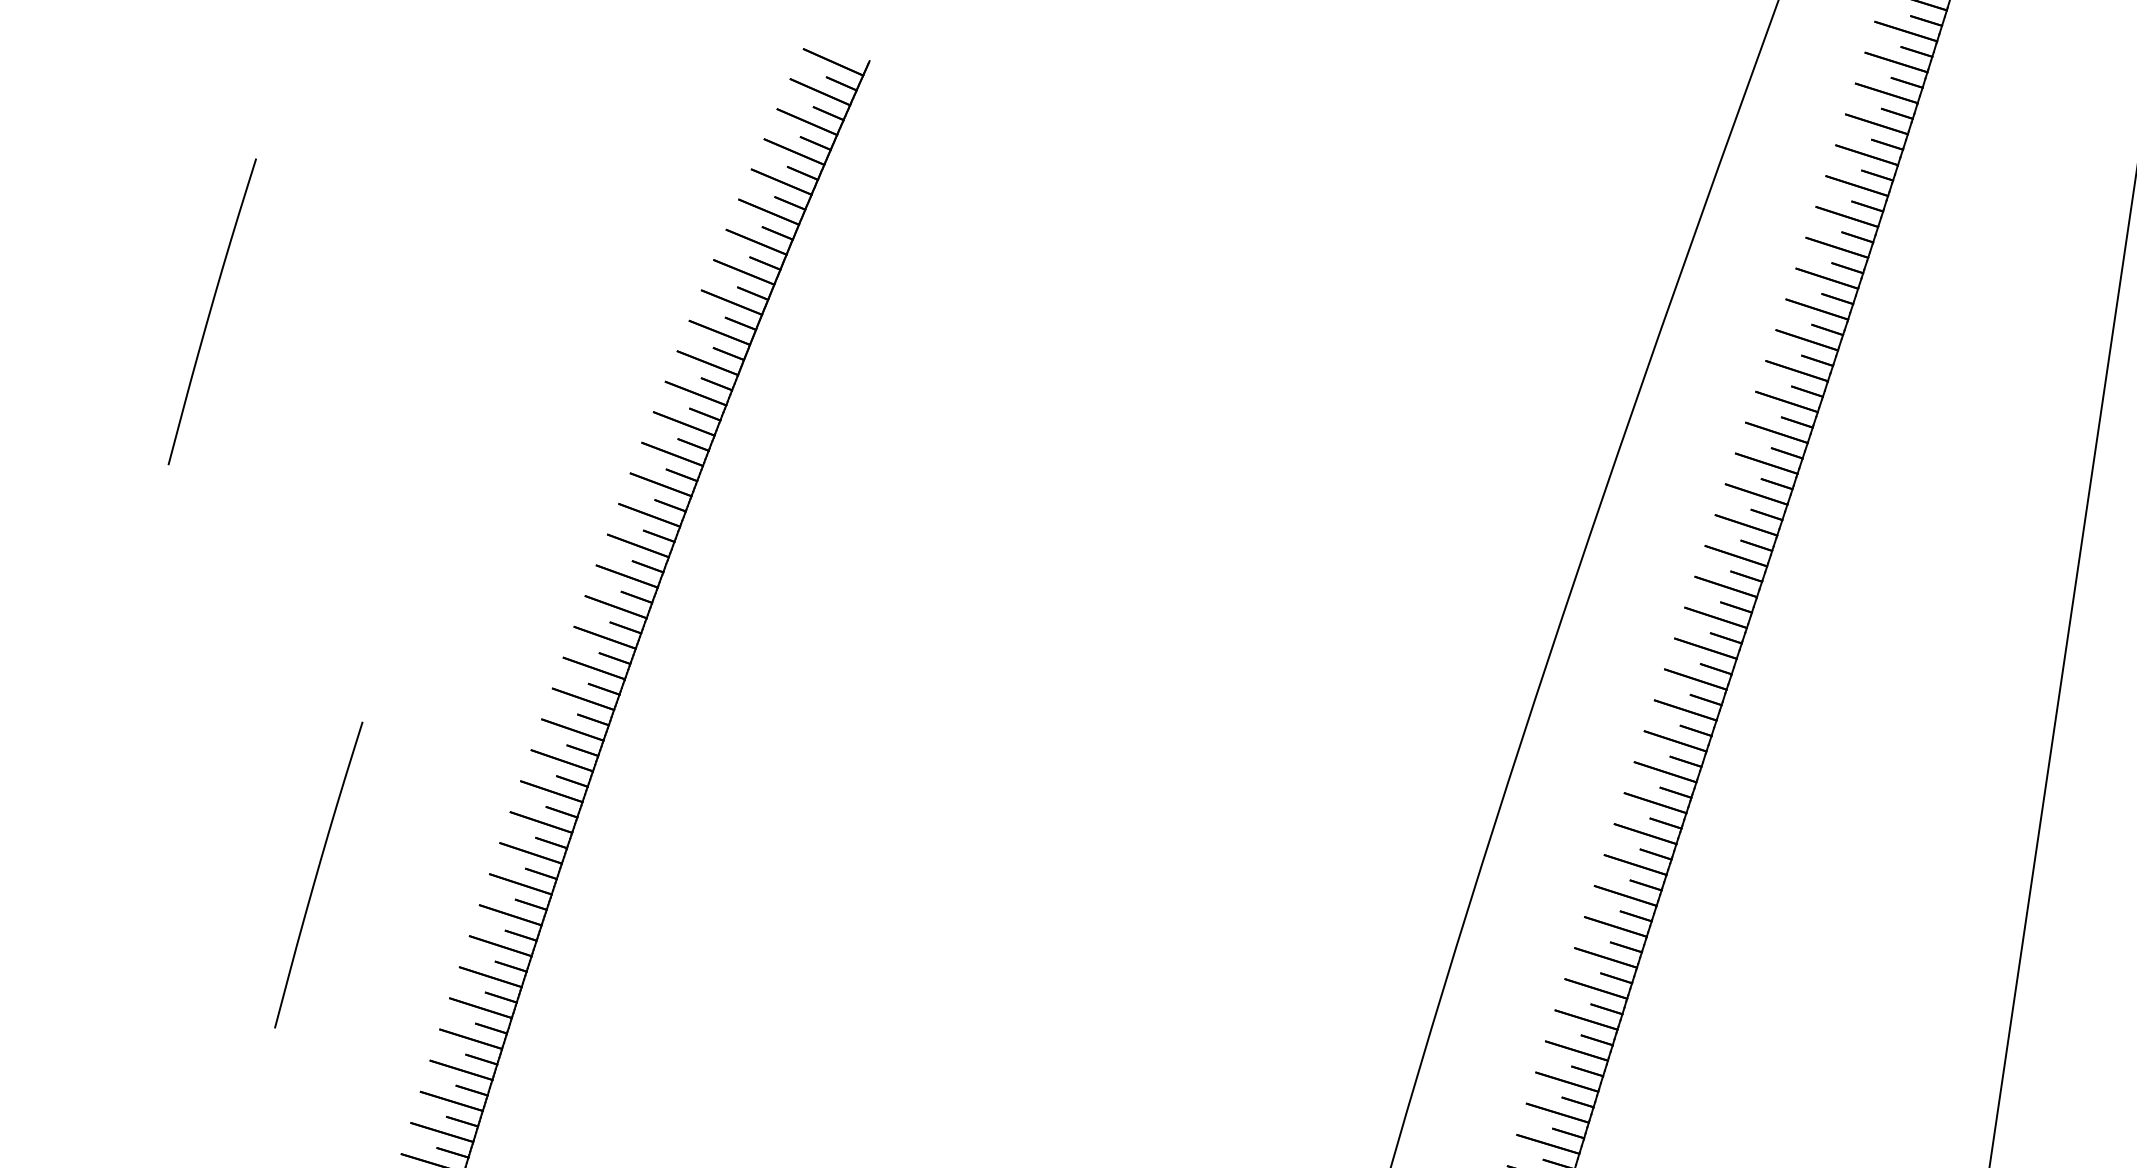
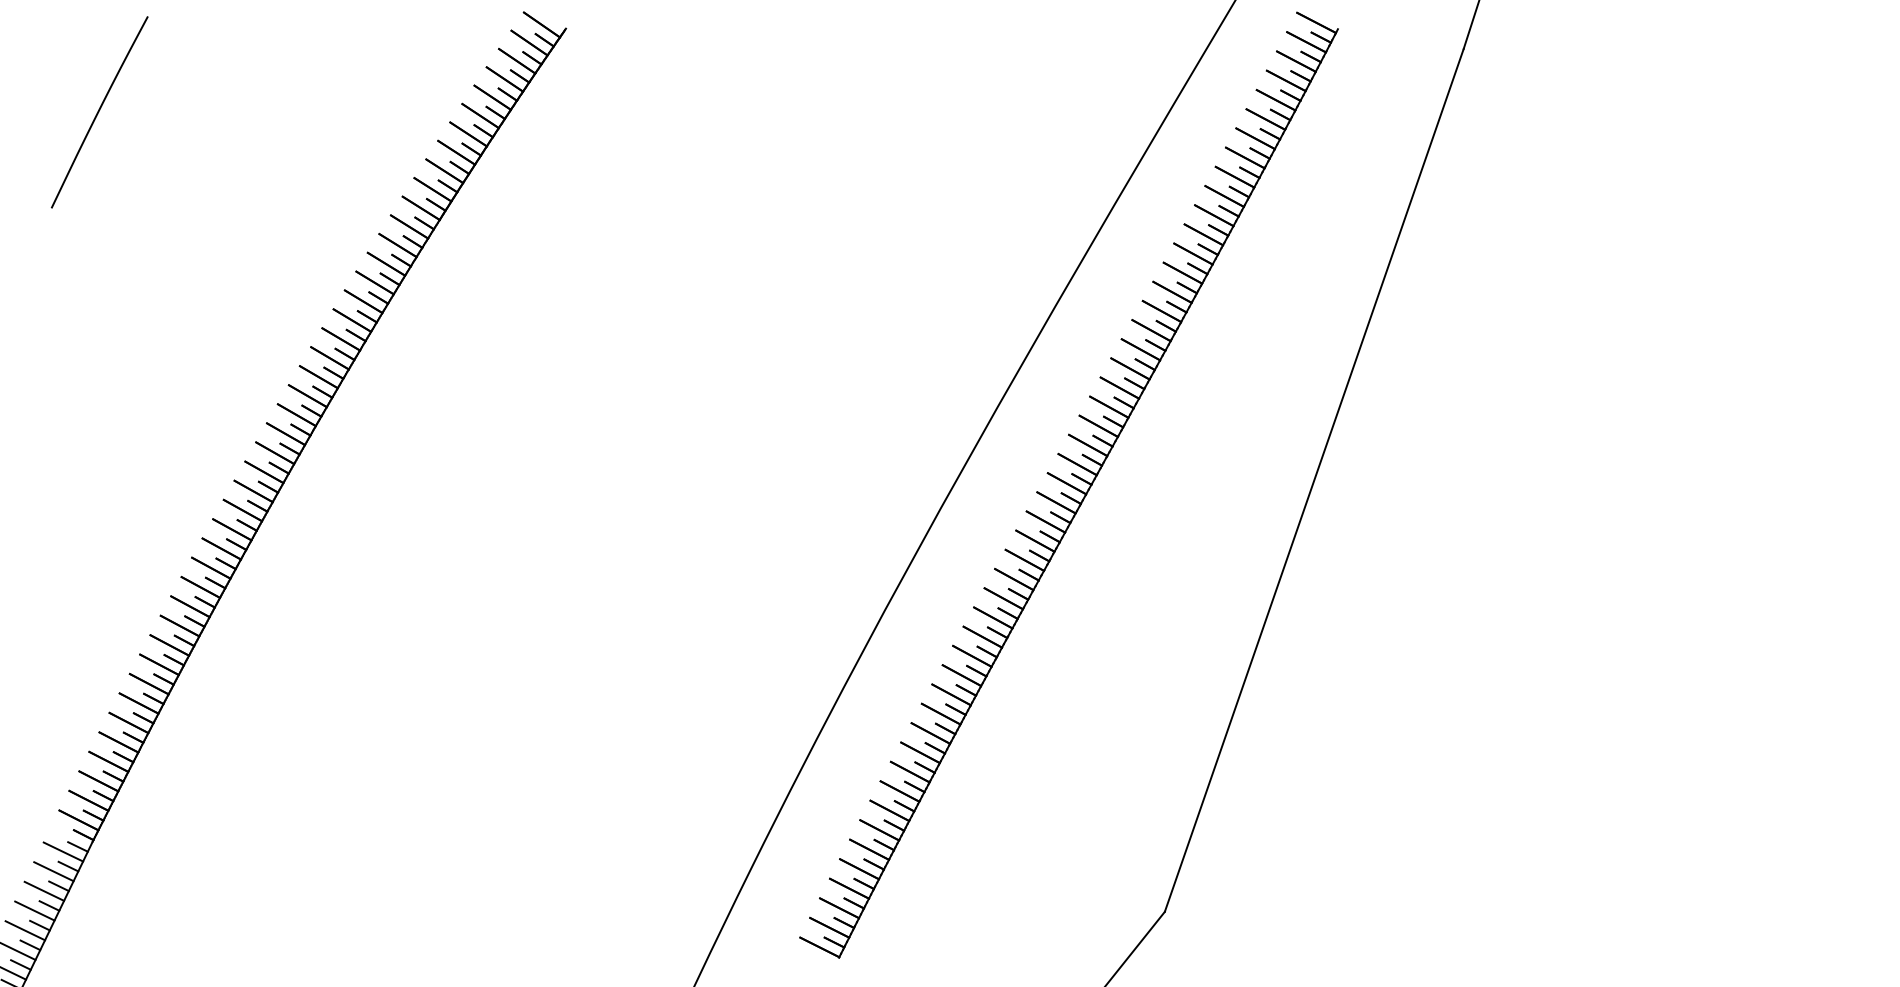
curve: (318, 875) -> (99, 498), removed

